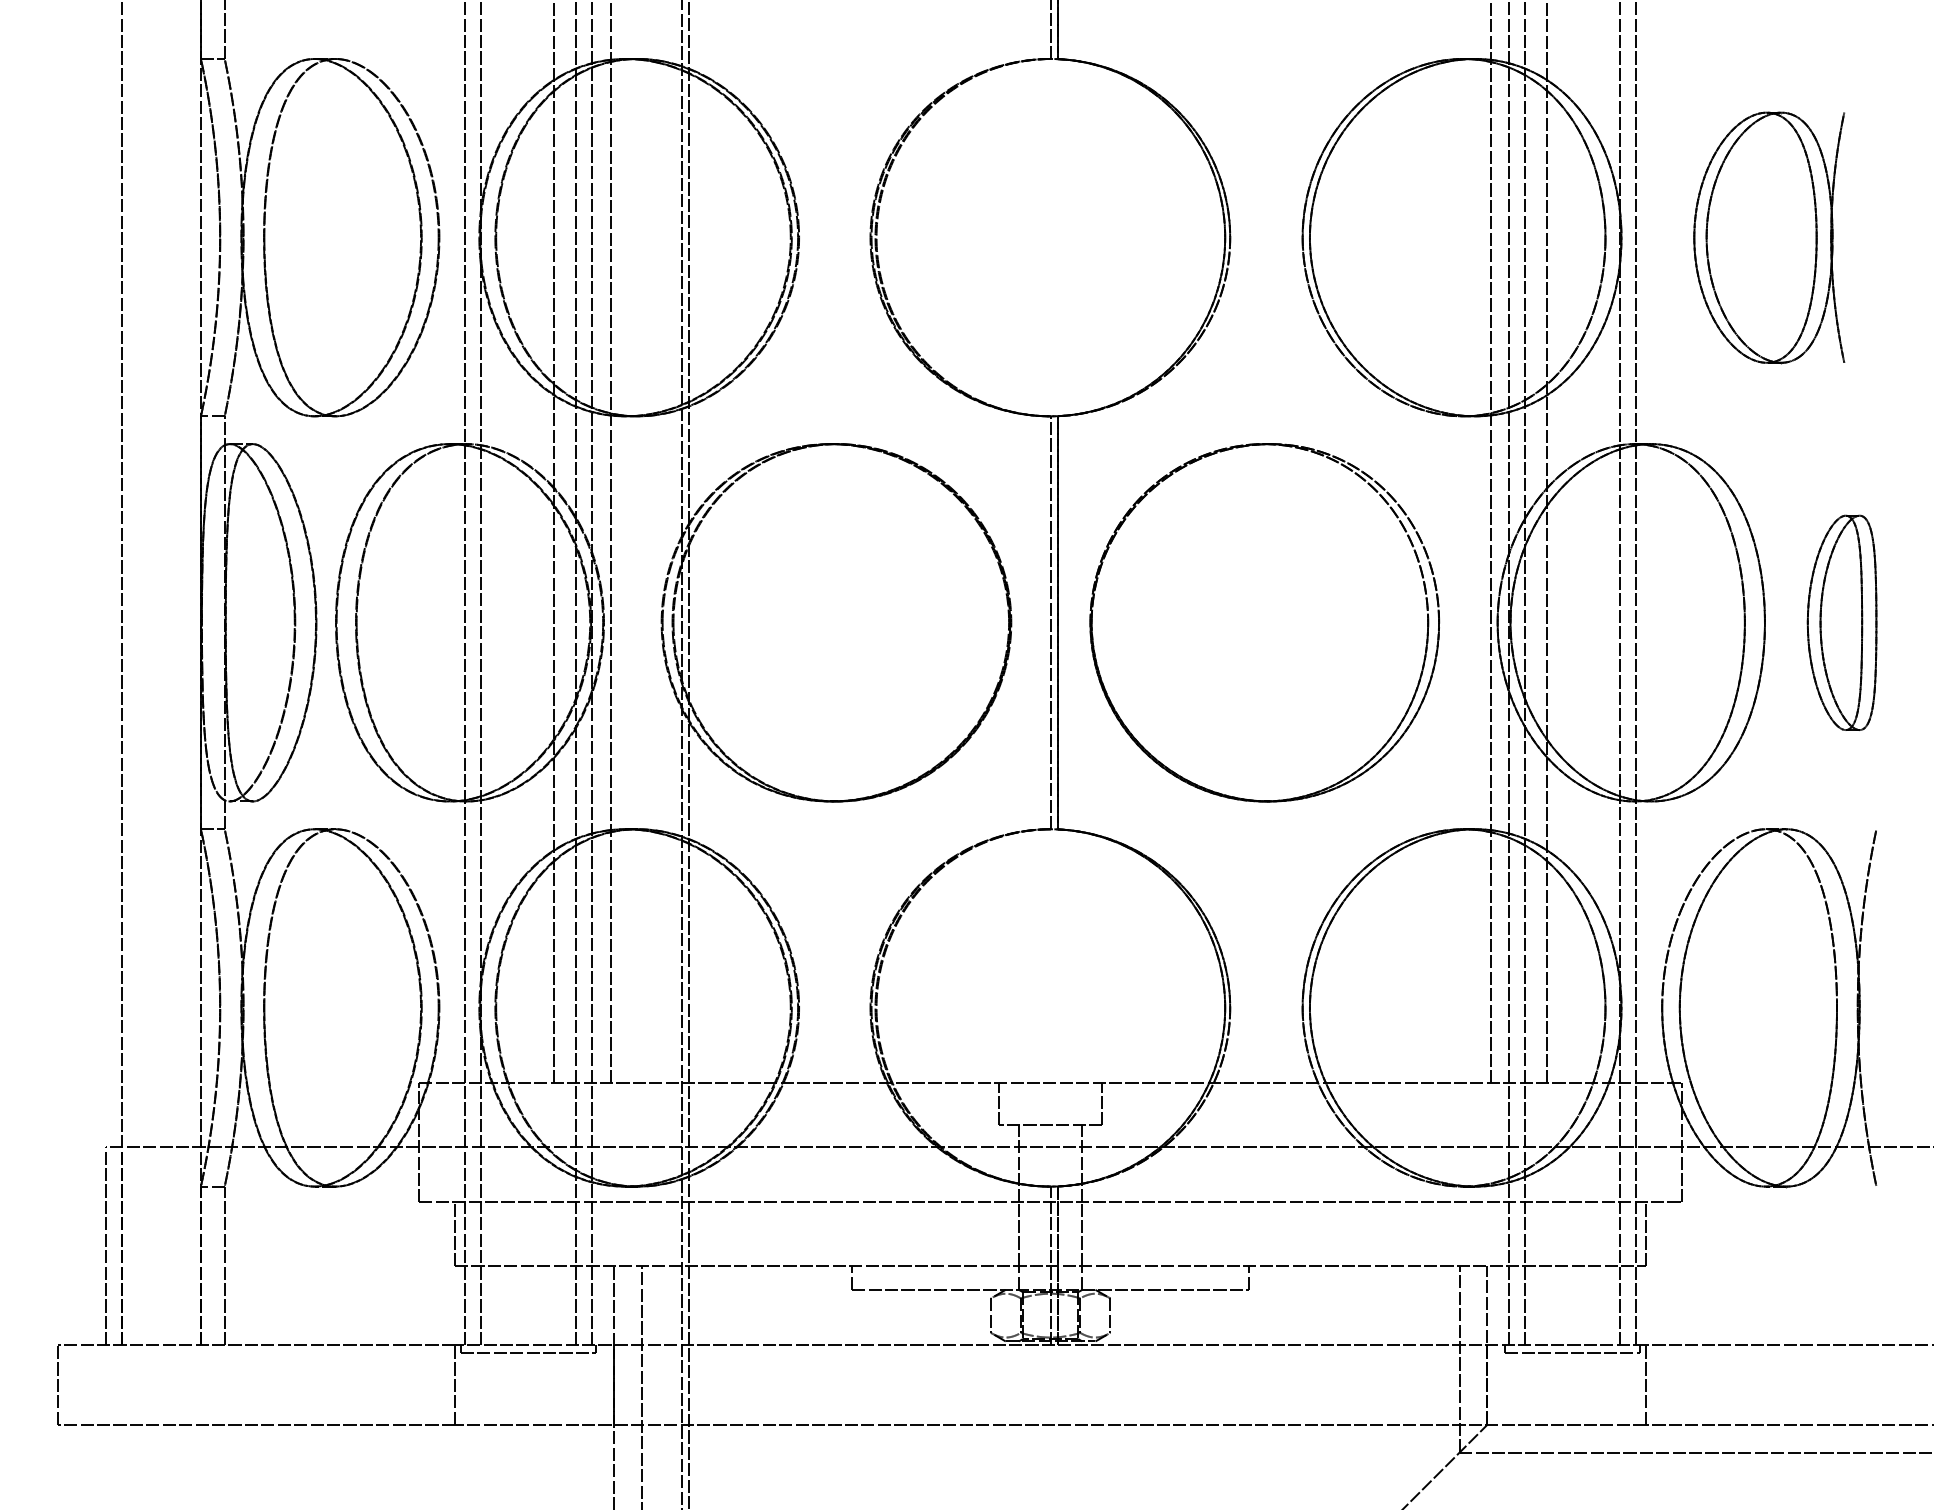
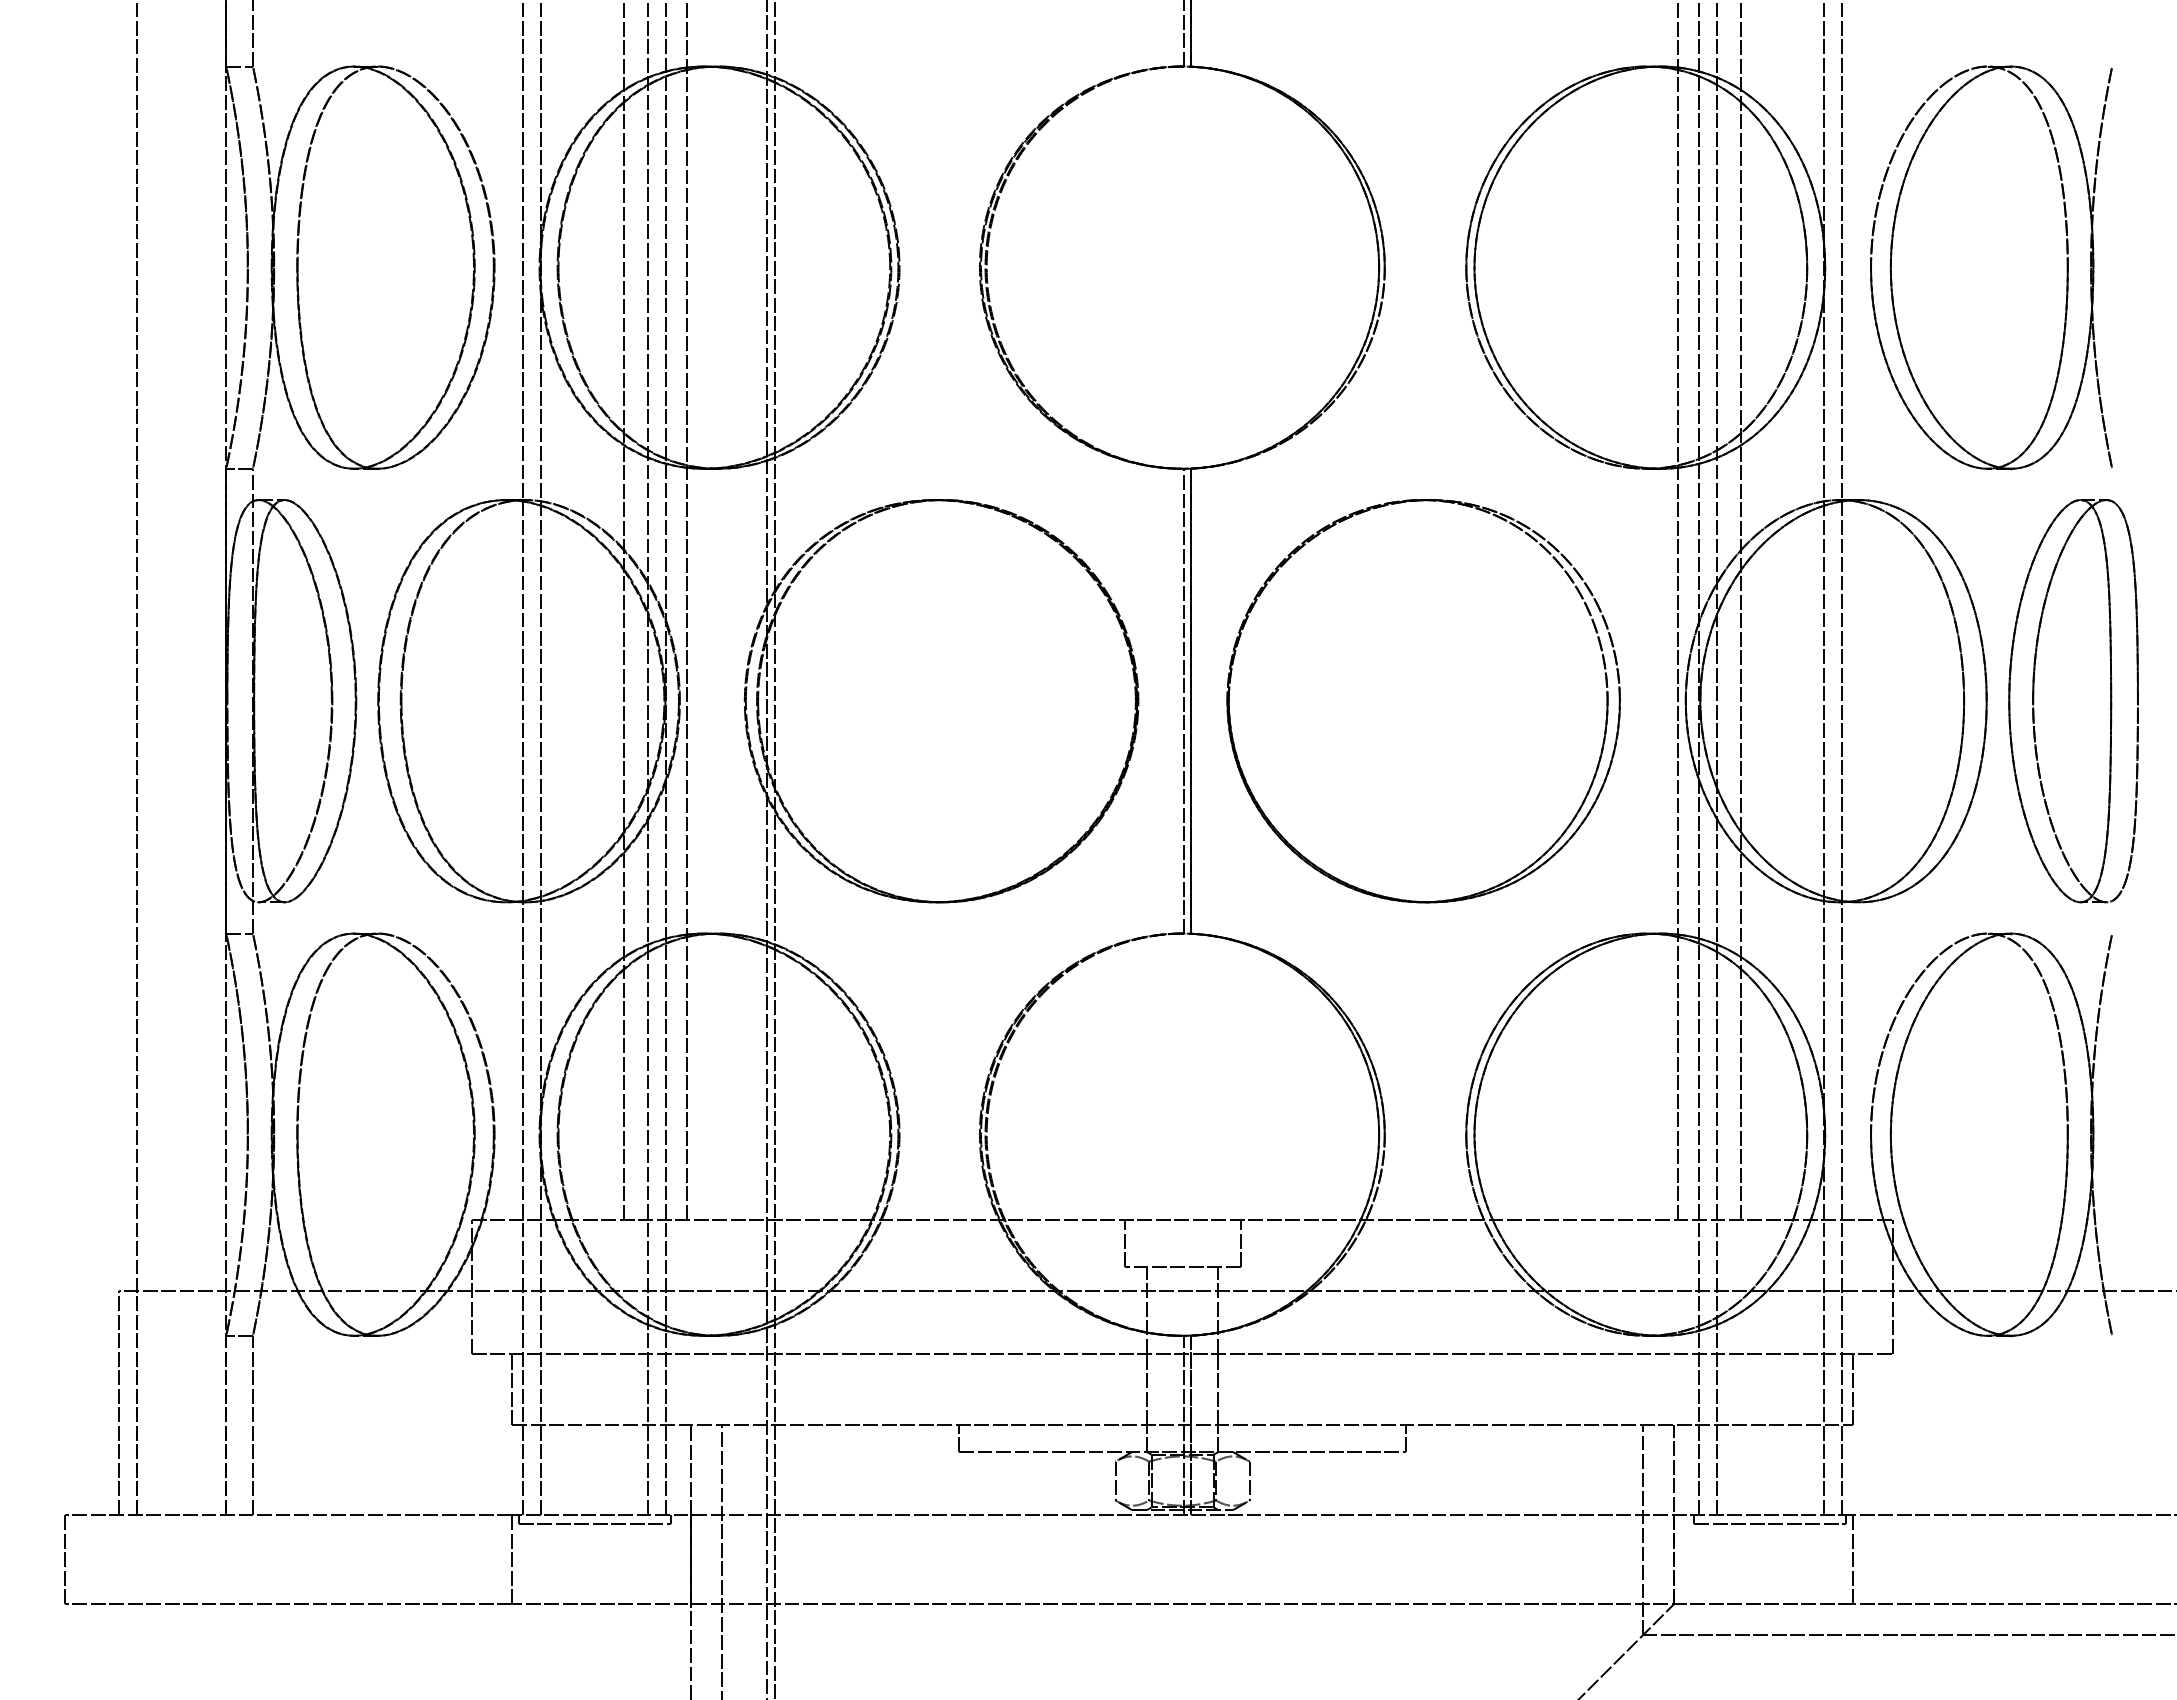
part: (1769, 237) -> (1991, 267), size x1.43
part: (1842, 623) -> (2073, 701), size x1.67

